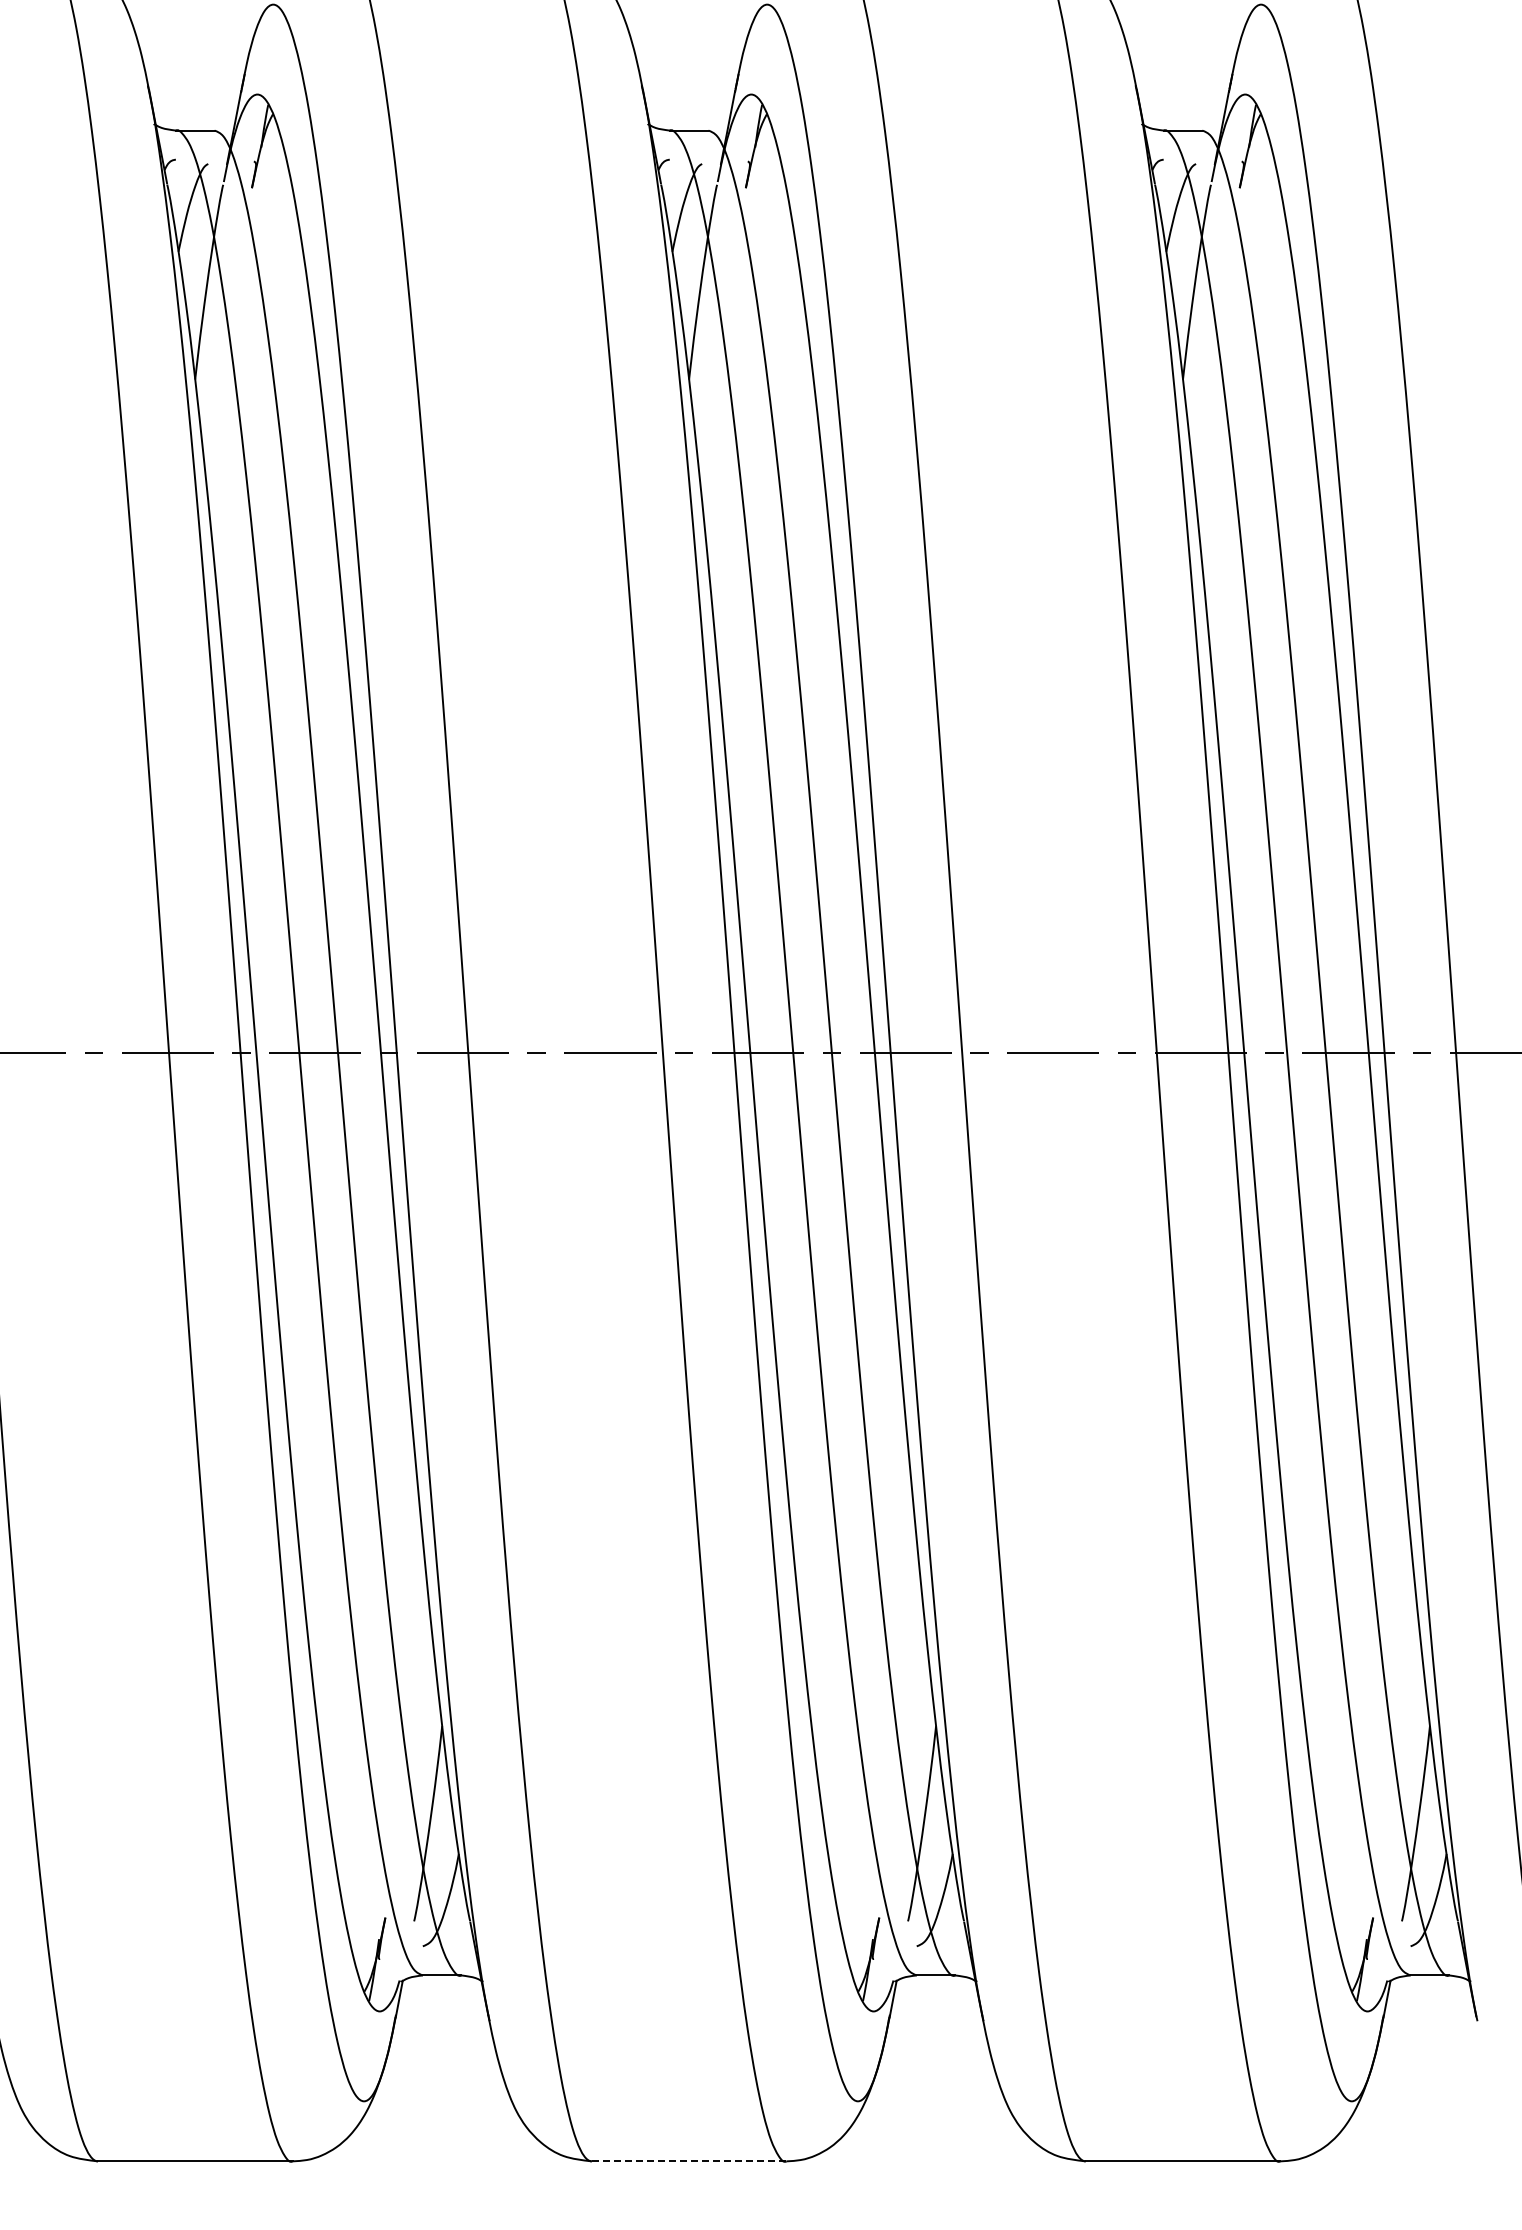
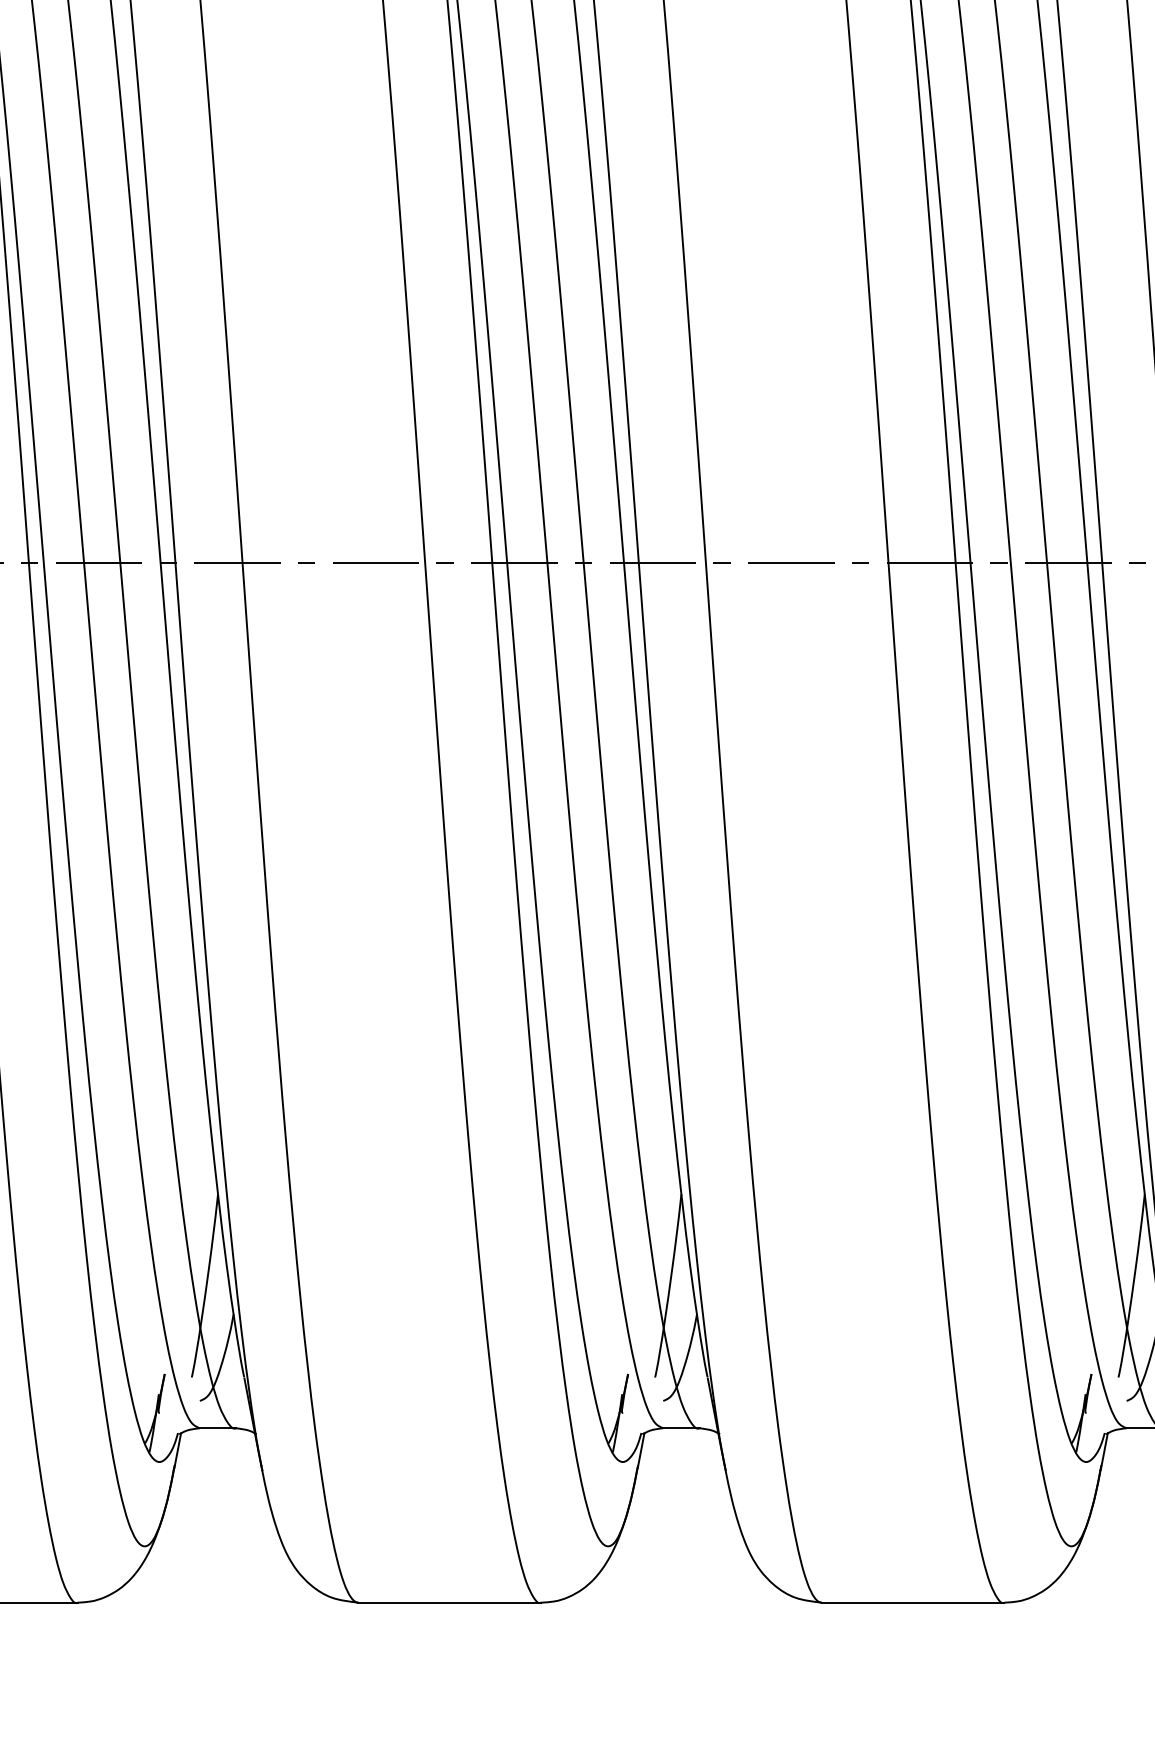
line: (689, 2161) -> (450, 1602), dashed -> solid

